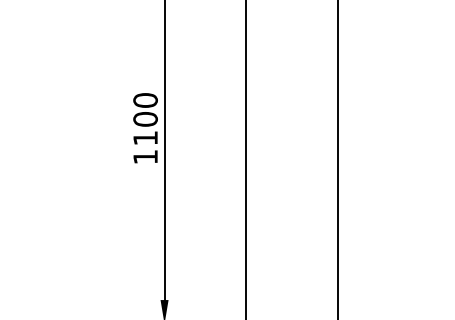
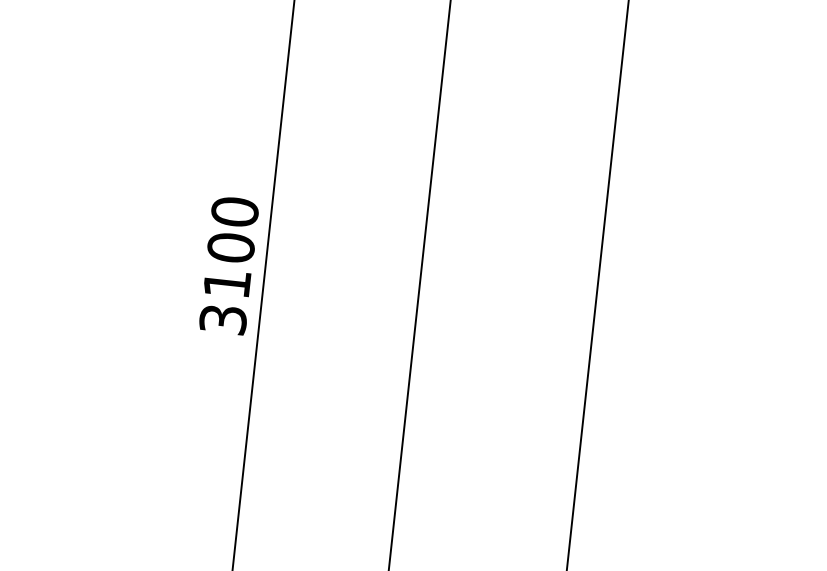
text: (145, 157) -> (223, 320), 1100 -> 3100

